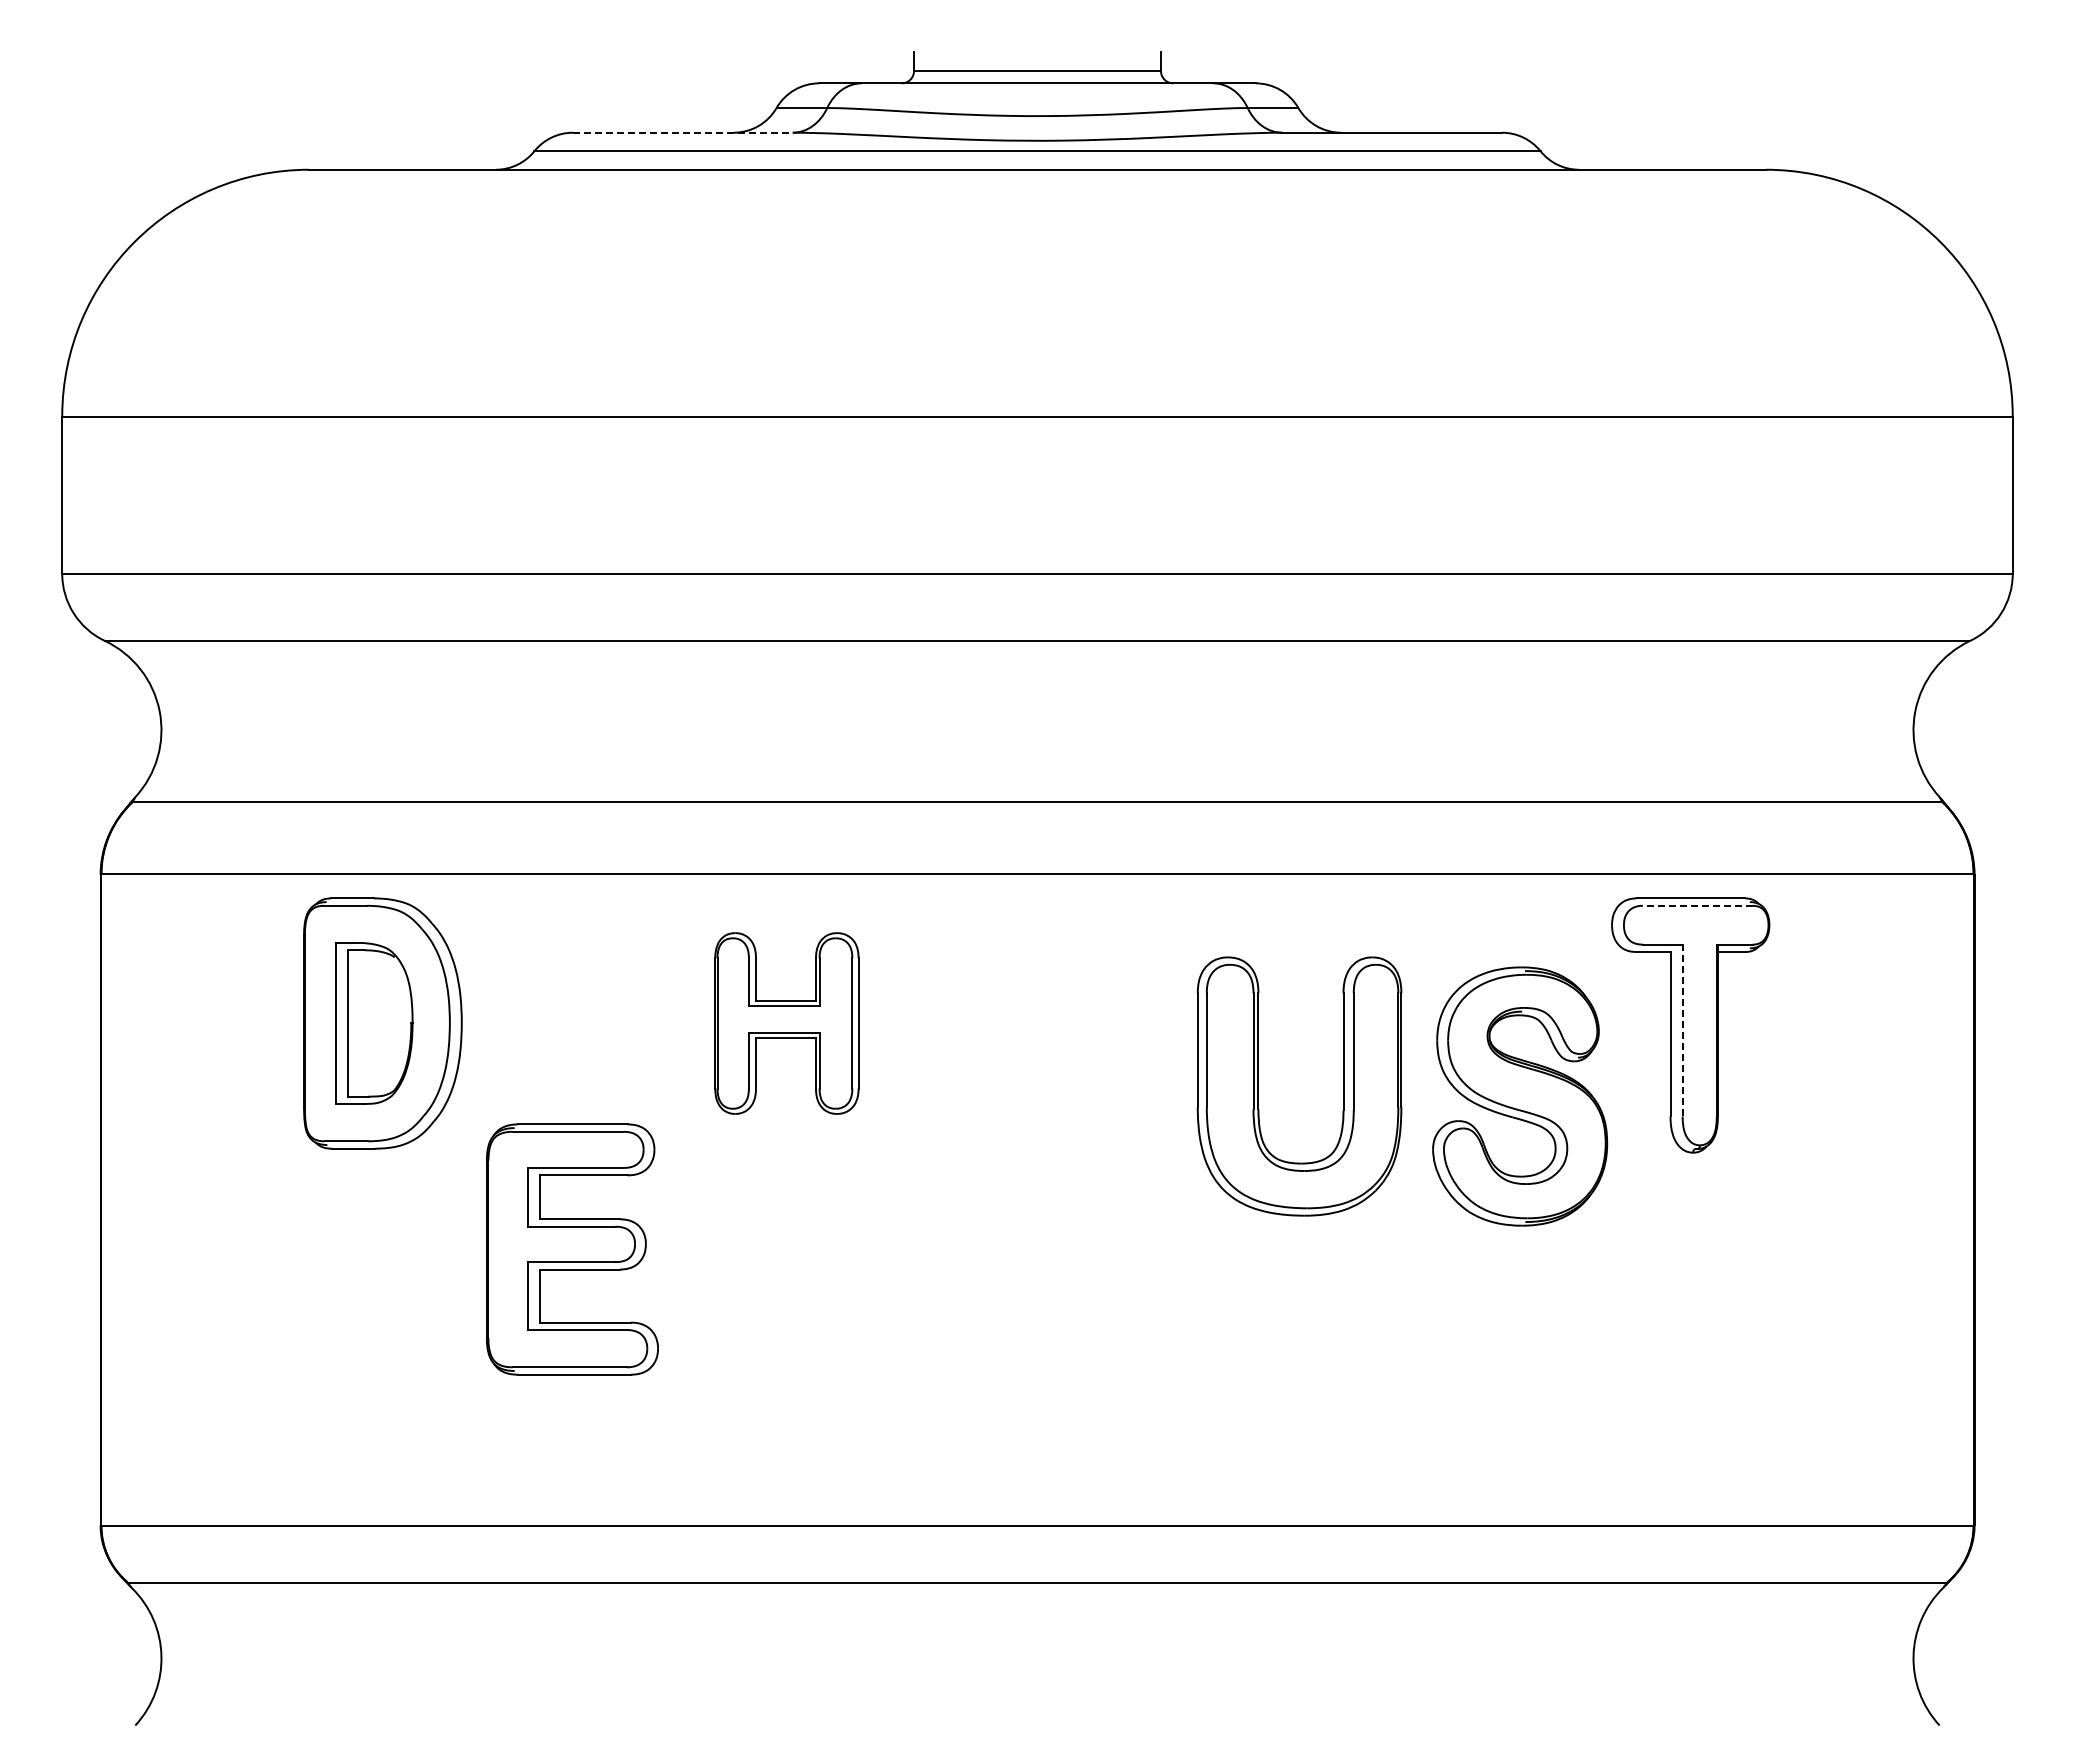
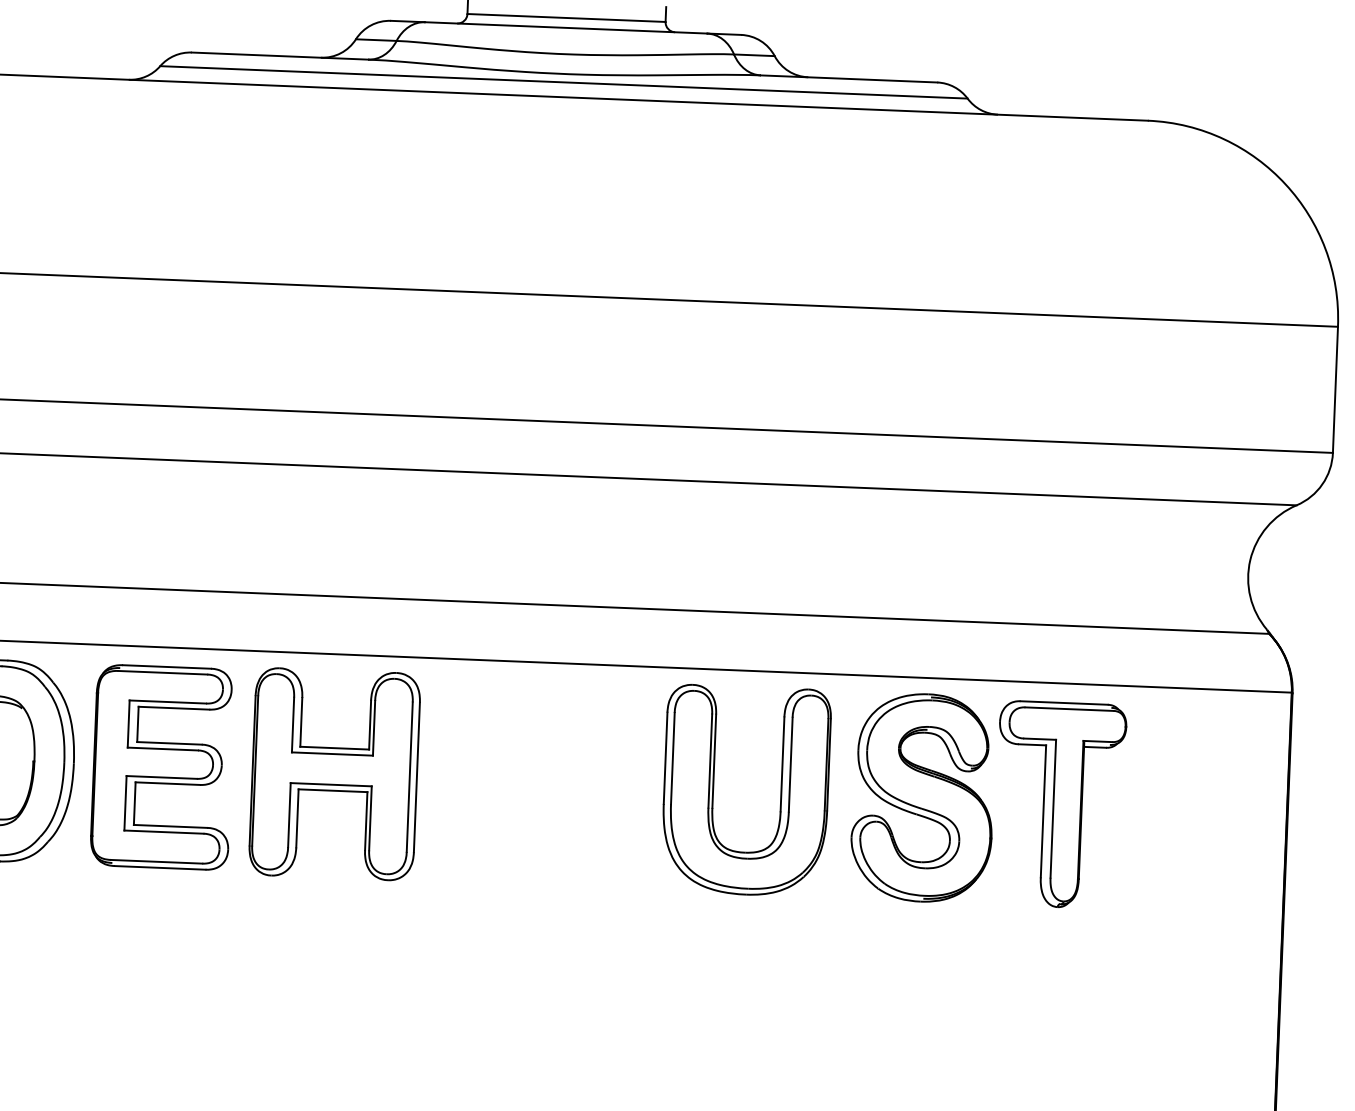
line: (682, 132) -> (279, 55), dashed -> solid
line: (1697, 905) -> (1069, 708), dashed -> solid
part: (786, 1023) -> (334, 774), size x1.43
line: (1682, 1030) -> (1053, 808), dashed -> solid
part: (1258, 1086) -> (713, 789), moved
part: (1520, 1096) -> (923, 797), moved
part: (572, 1249) -> (162, 767), moved

